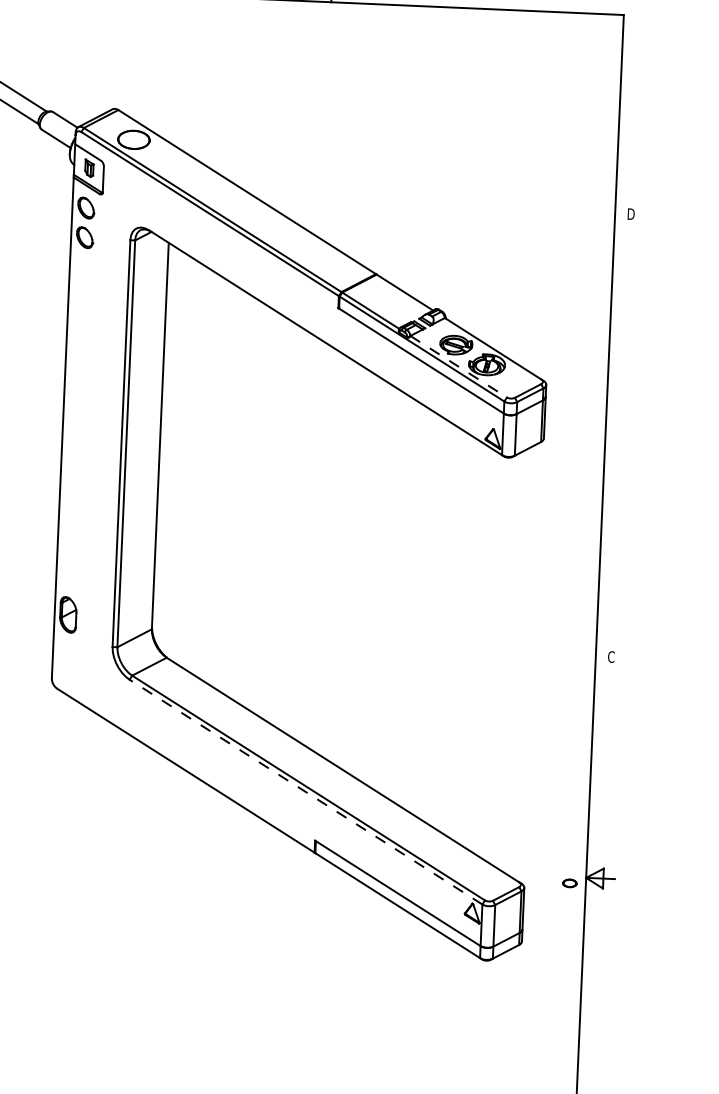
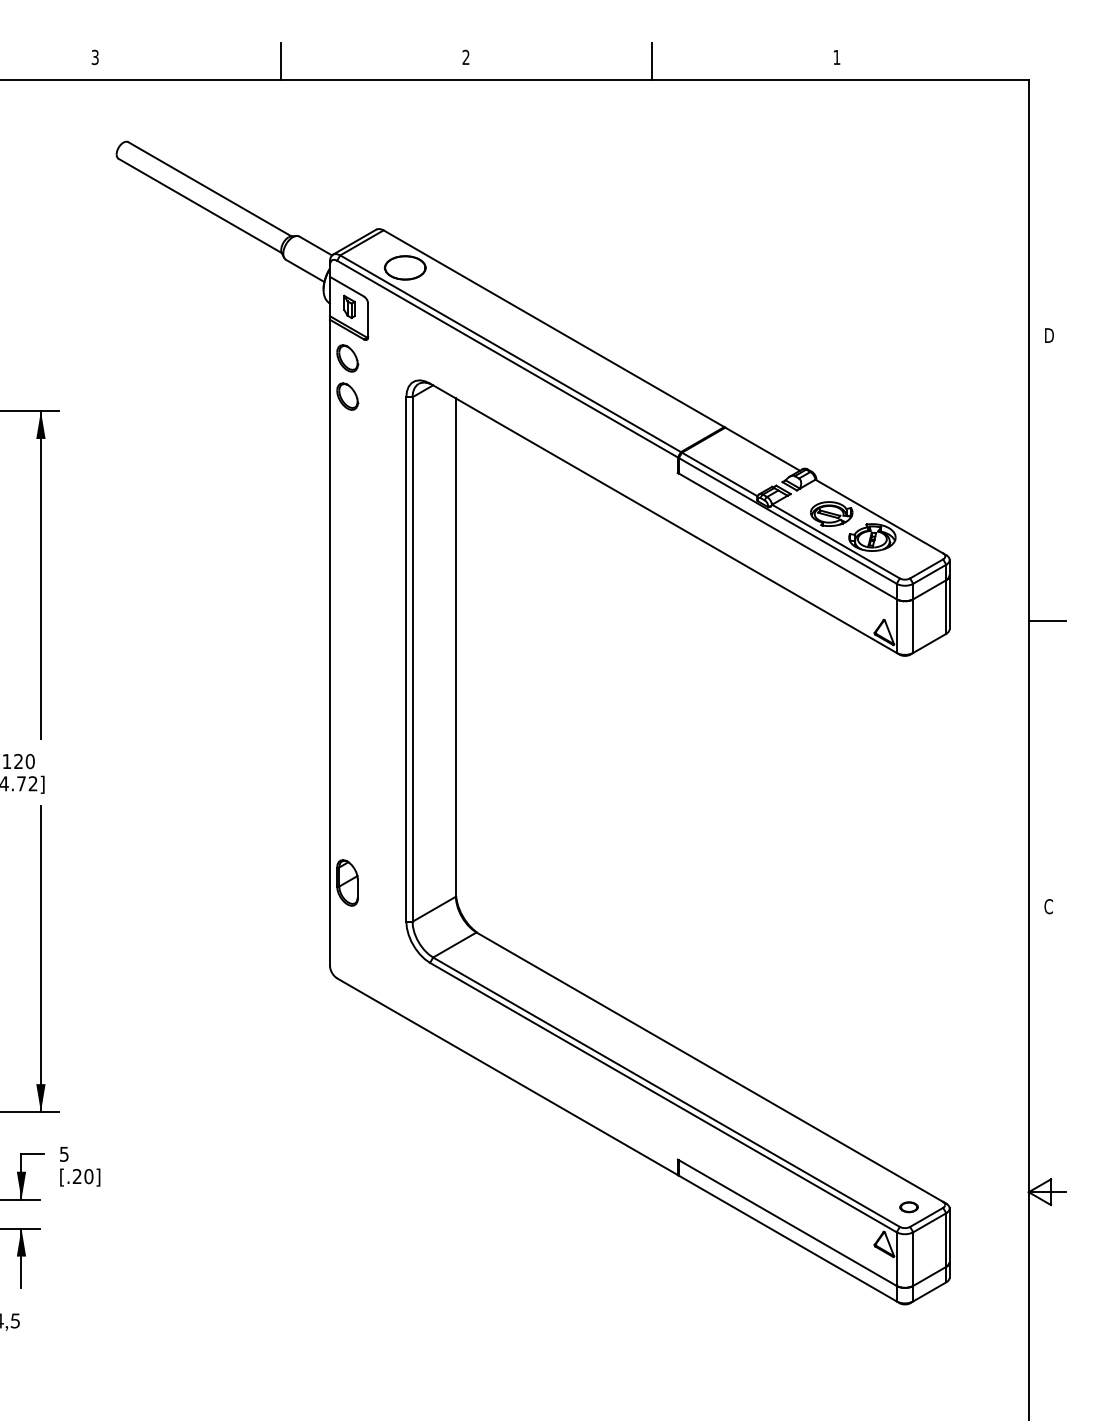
line: (458, 366) -> (835, 541), dashed -> solid
line: (619, 435) -> (1046, 621), added
line: (305, 791) -> (662, 1097), dashed -> solid
part: (569, 883) -> (908, 1207), moved

